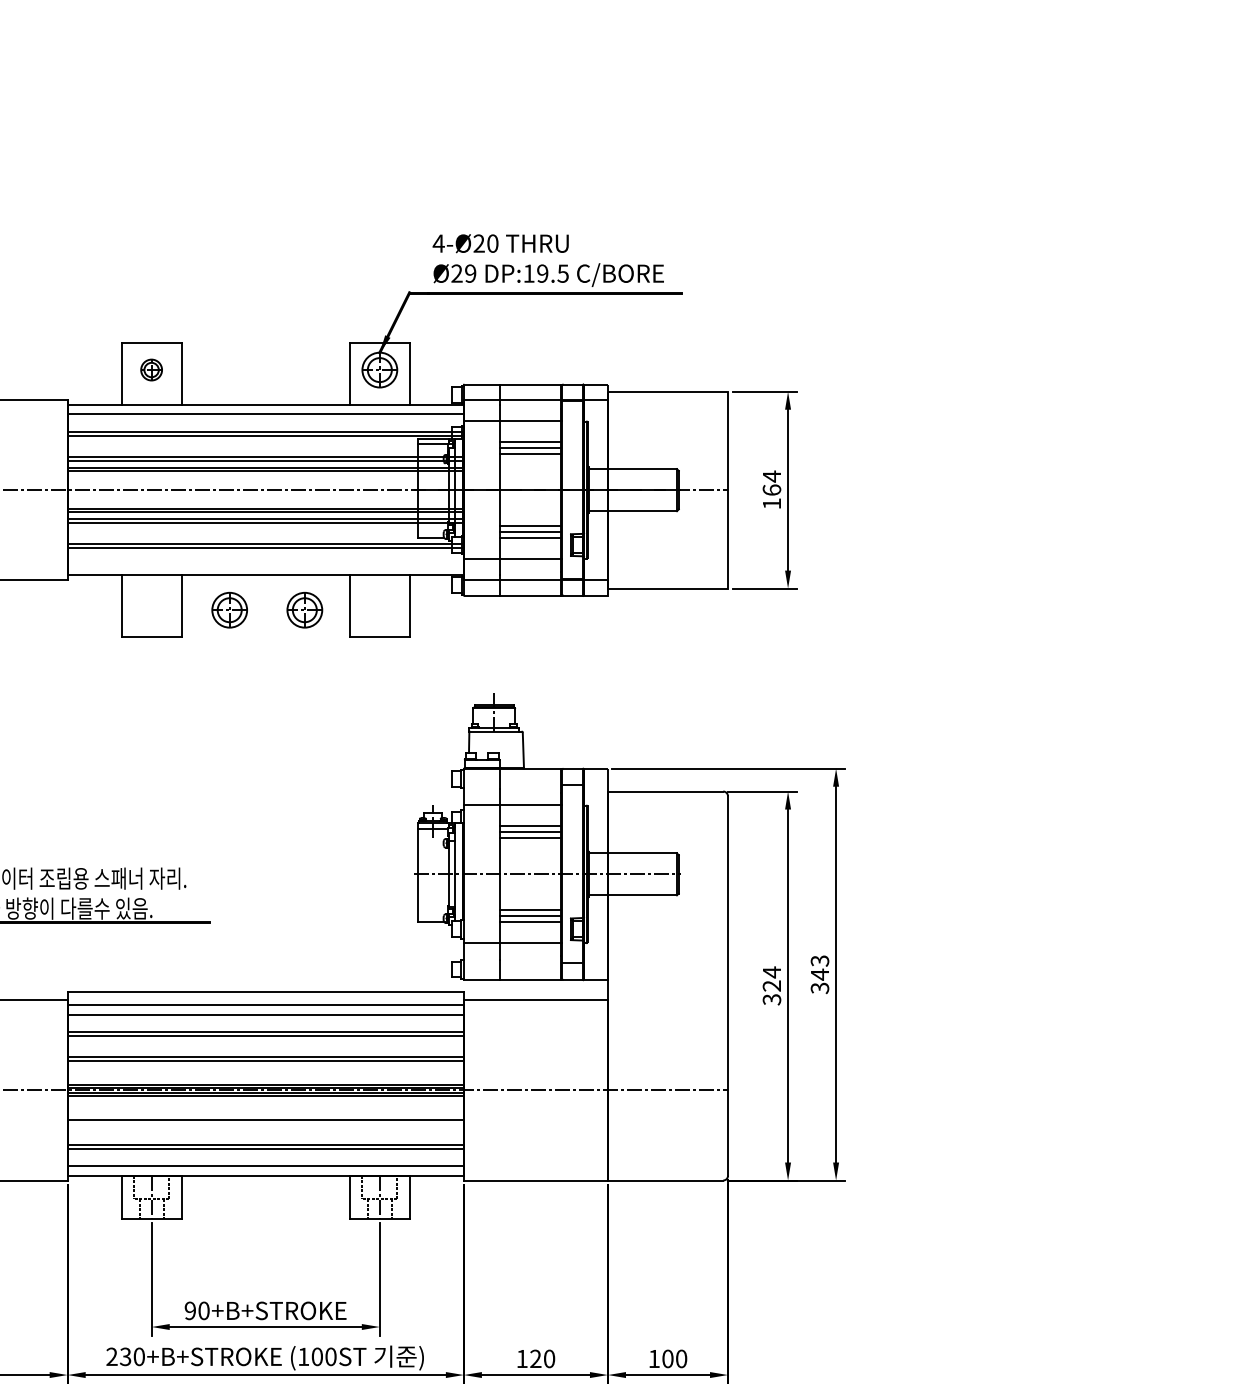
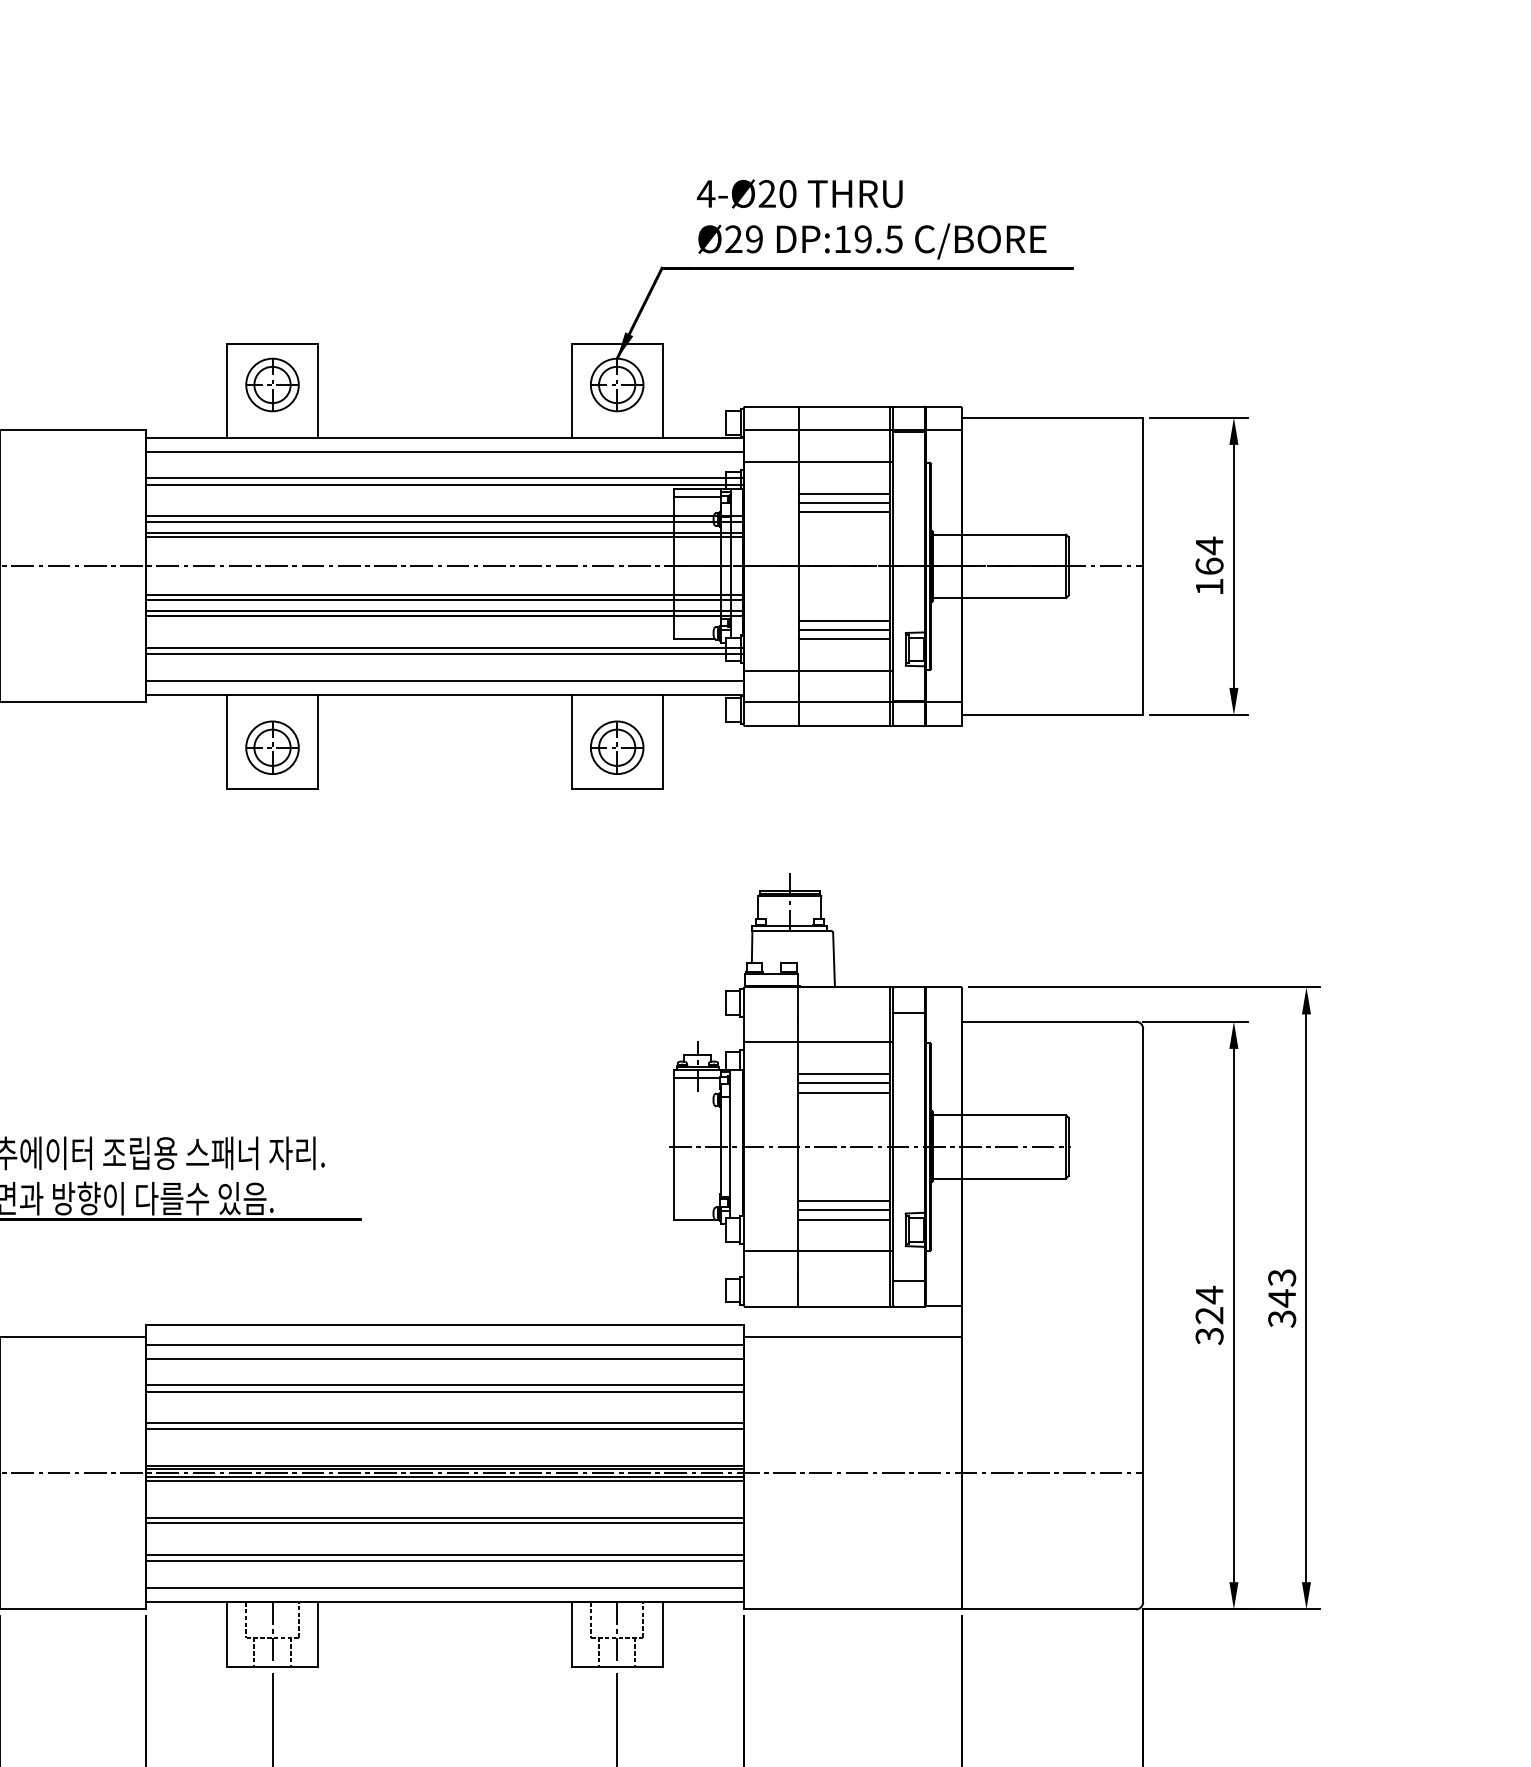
part: (151, 369) -> (272, 384), size x1.67
line: (265, 565) -> (444, 680), added
part: (229, 609) -> (272, 746), moved
part: (304, 609) -> (616, 746), moved
line: (265, 1123) -> (444, 1523), added

